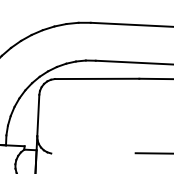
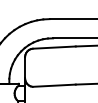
line: (92, 152) -> (53, 85), added

